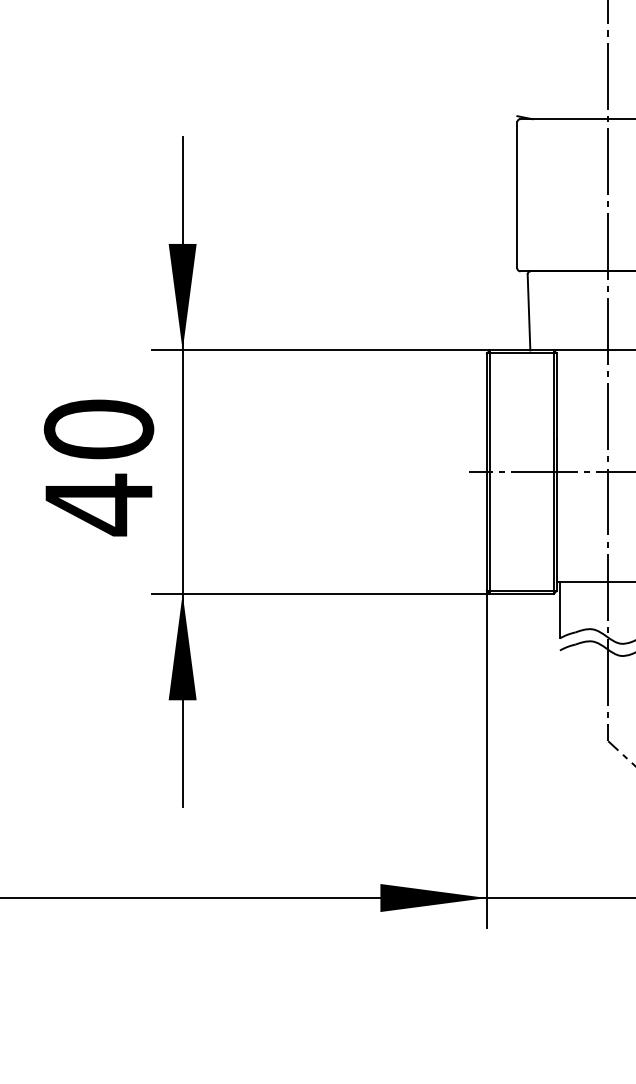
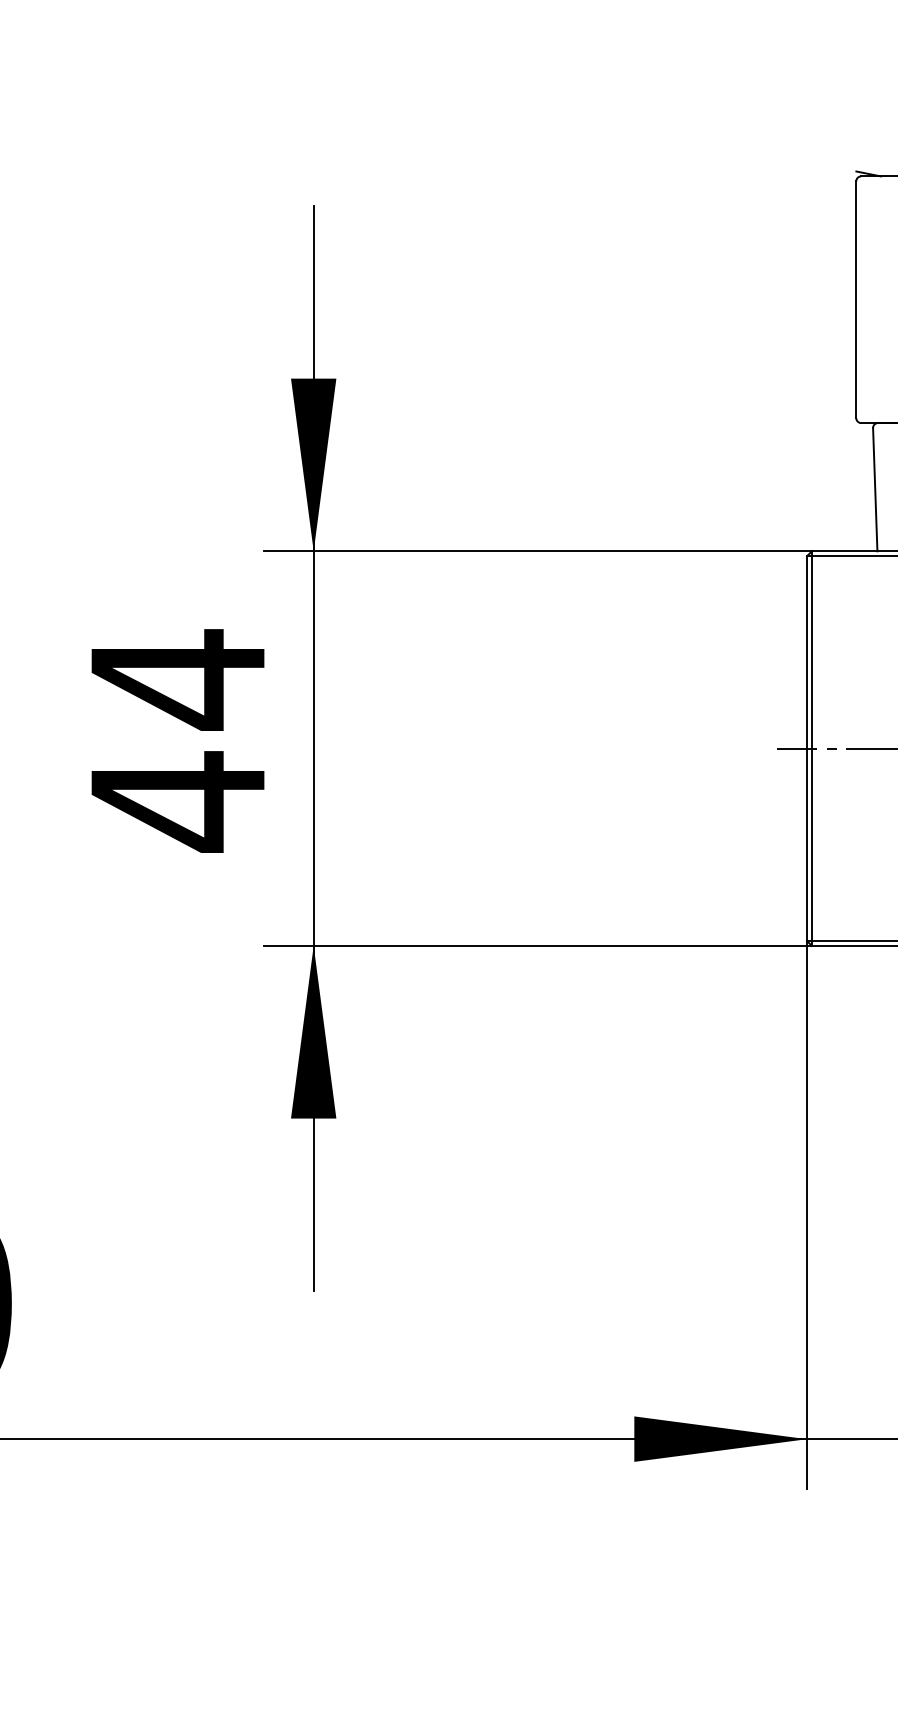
text: (98, 429) -> (177, 679), 40 -> 44

